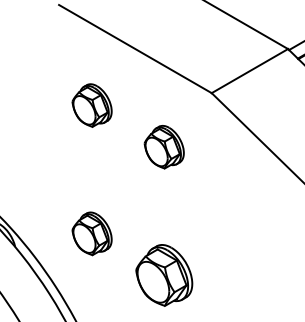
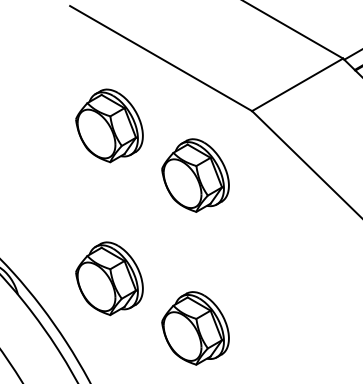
part: (92, 105) -> (109, 125), size x1.43
part: (164, 147) -> (195, 175), size x1.43
part: (92, 233) -> (109, 278), size x1.43

